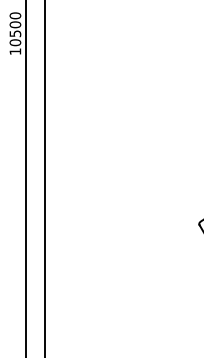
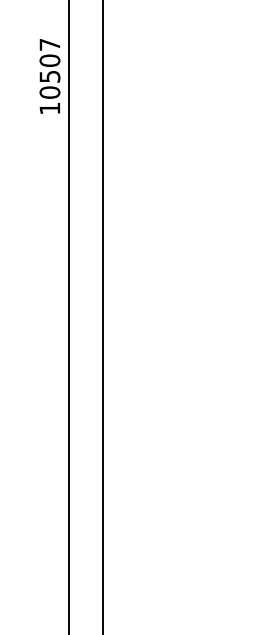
text: (15, 15) -> (50, 44), 10500 -> 10507

